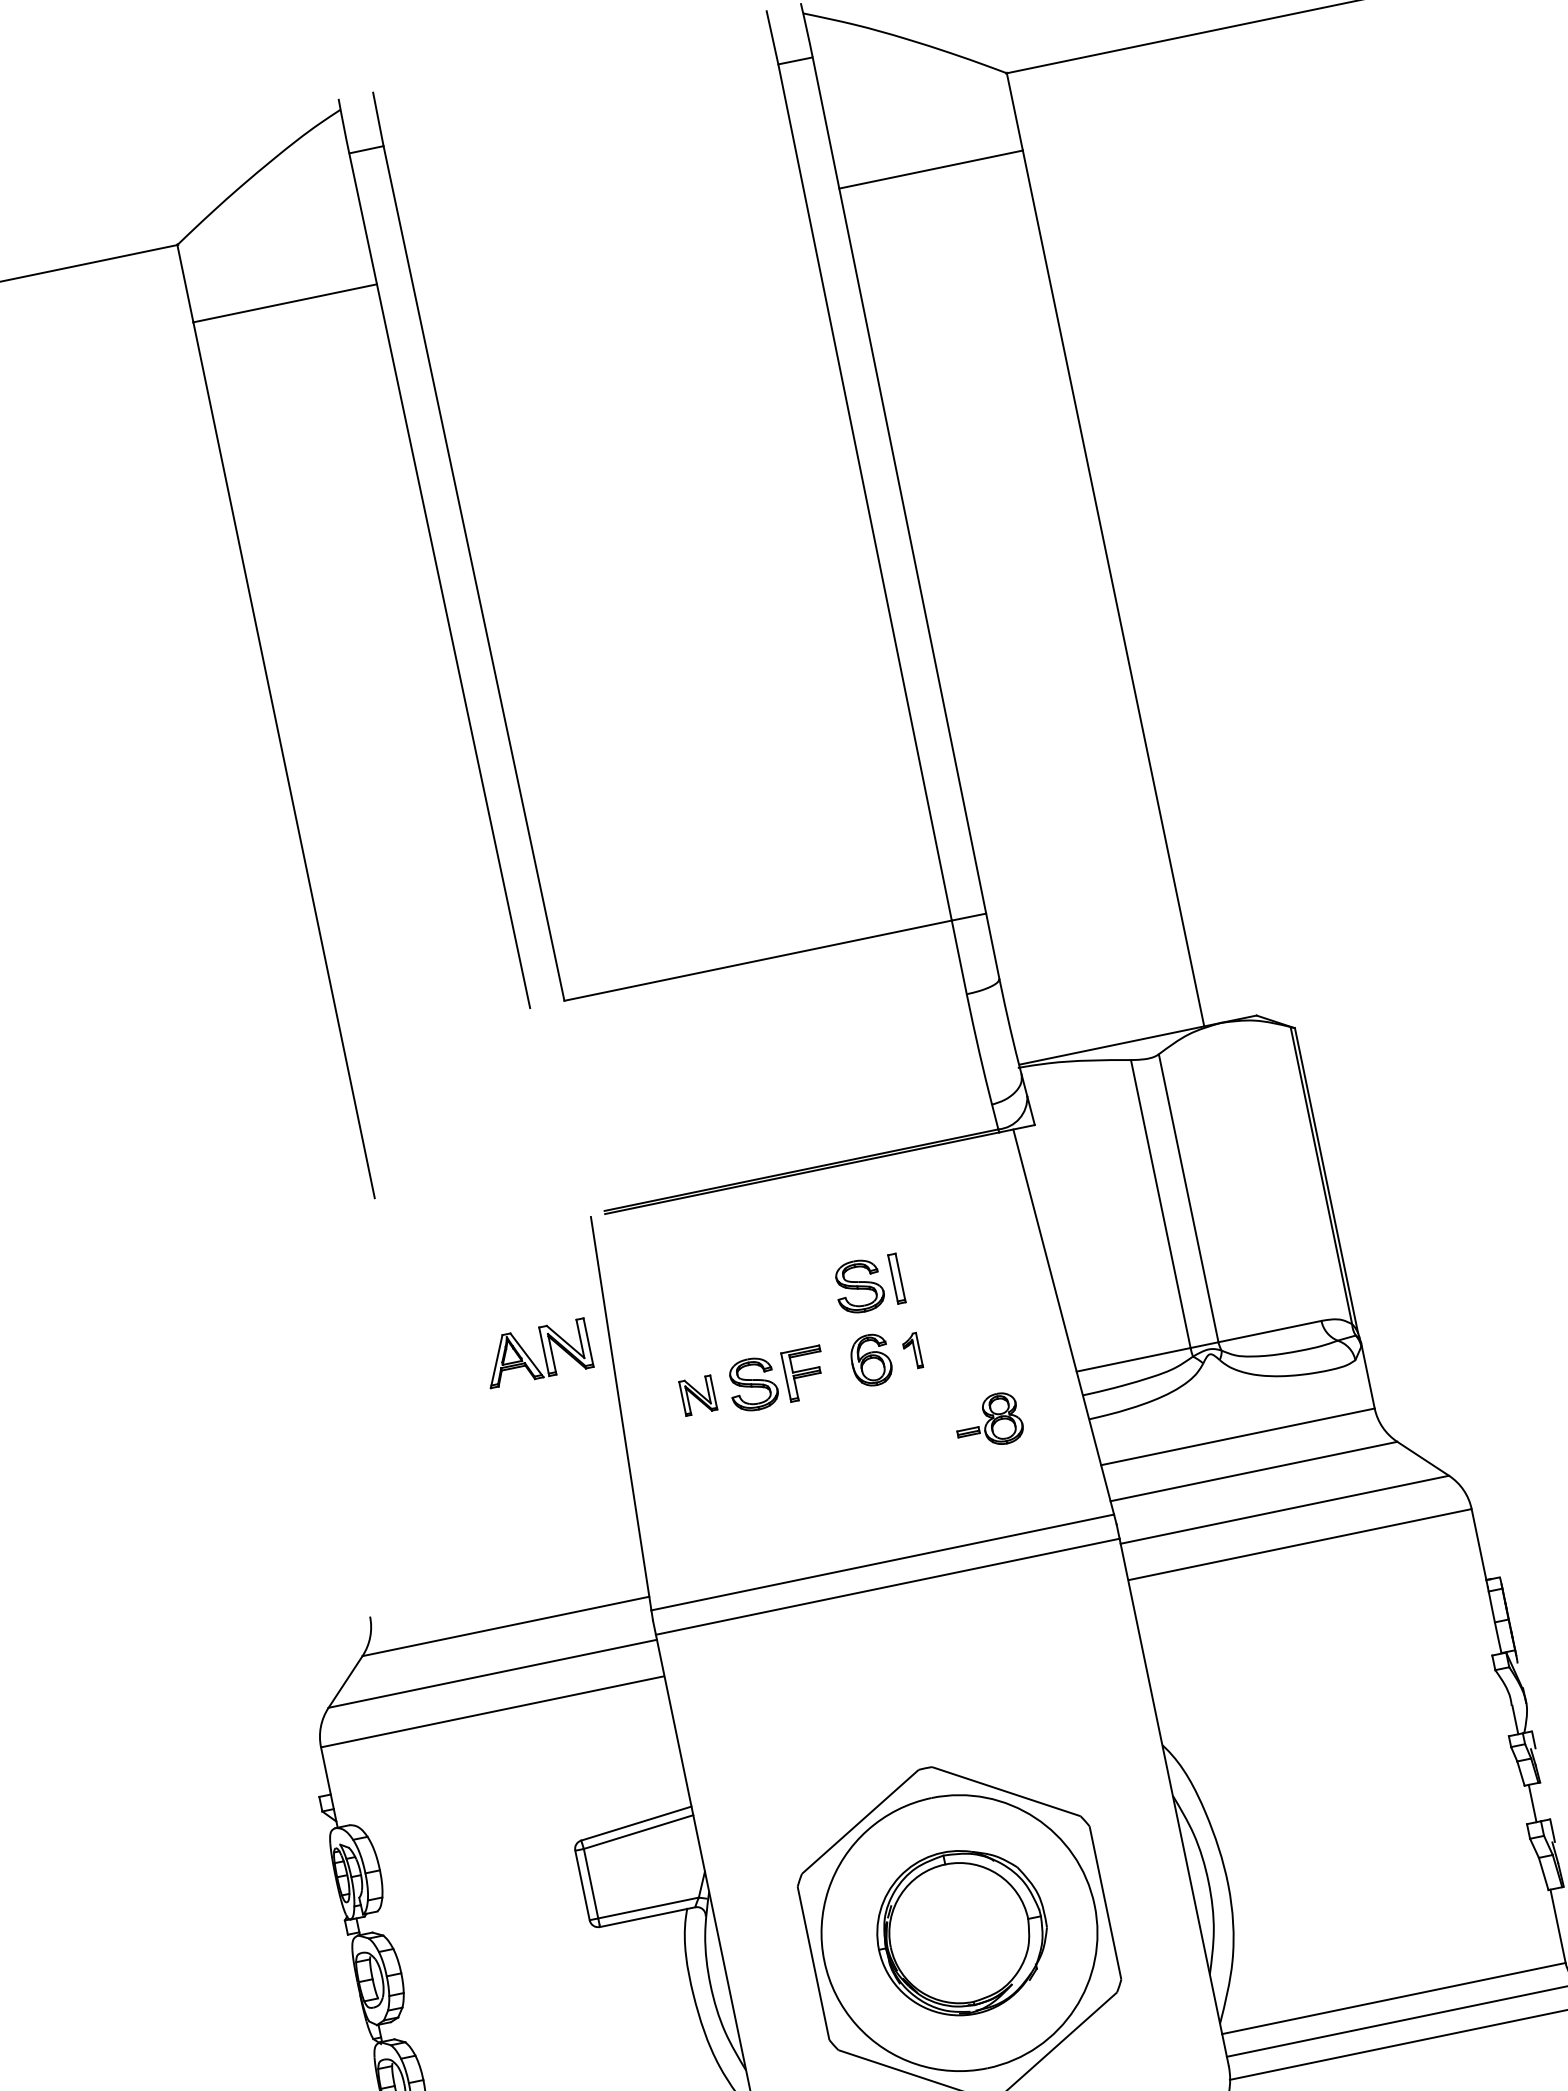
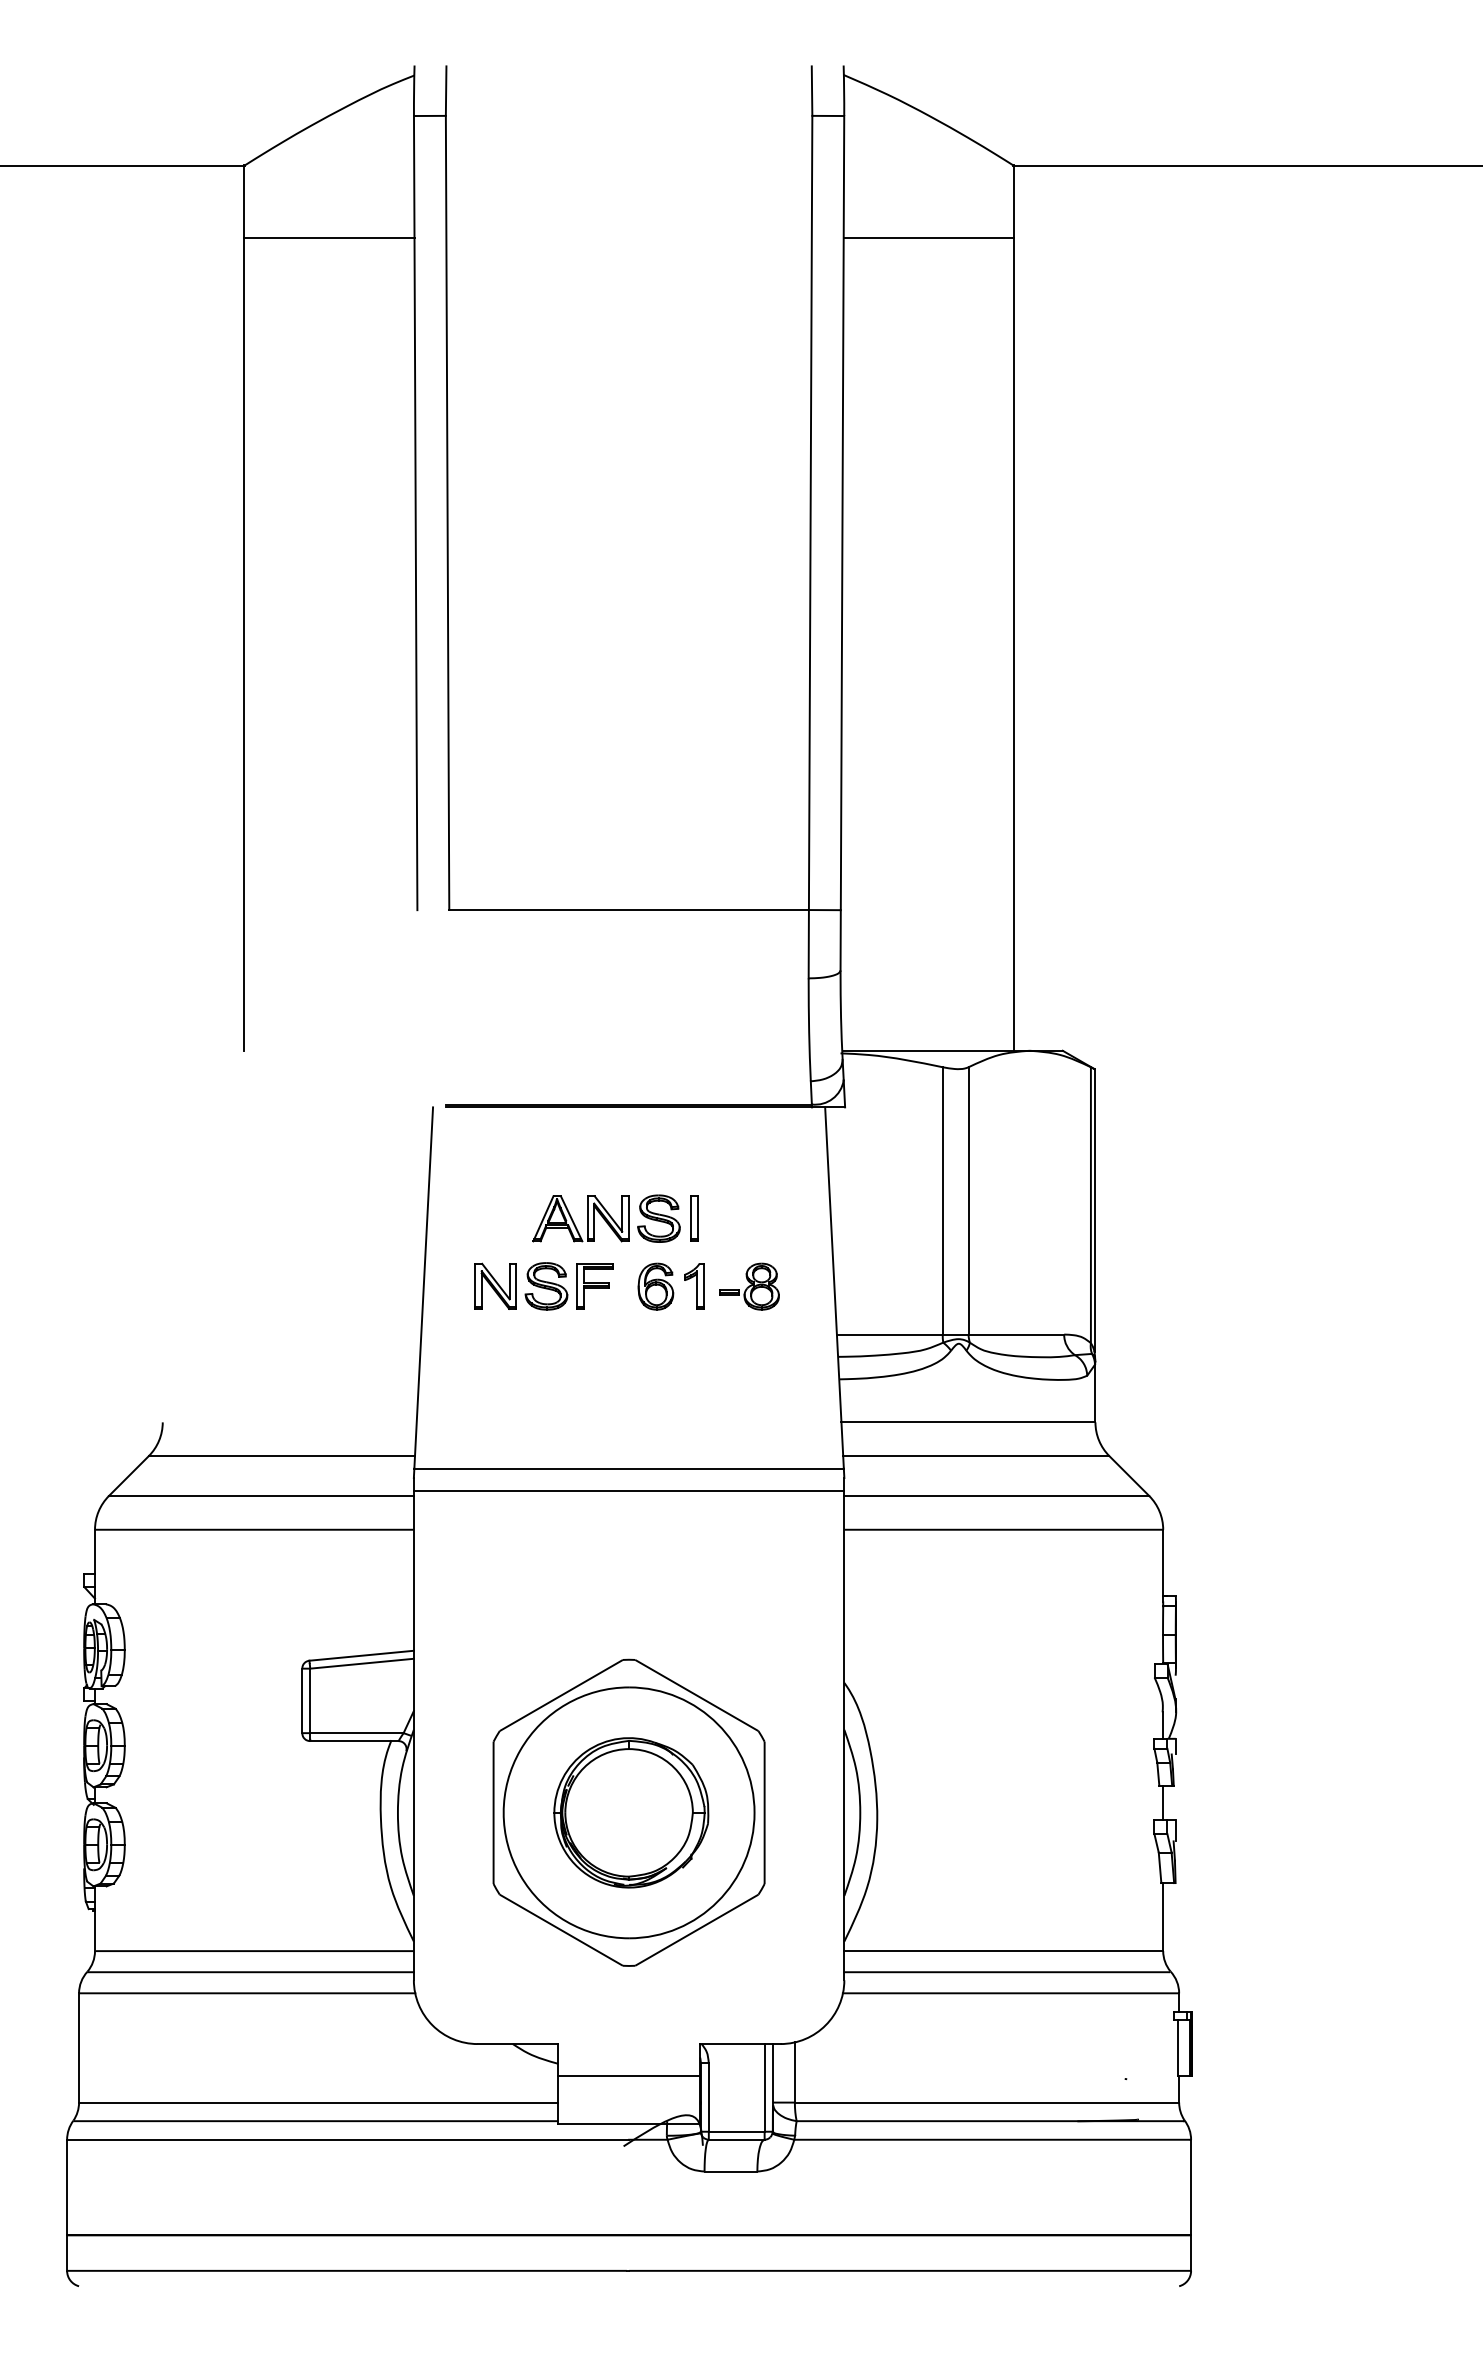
part: (544, 1351) -> (587, 1218), moved
part: (912, 1351) -> (694, 1286), size x1.43
part: (697, 1394) -> (495, 1285), size x1.43
part: (988, 1421) -> (749, 1286), moved

